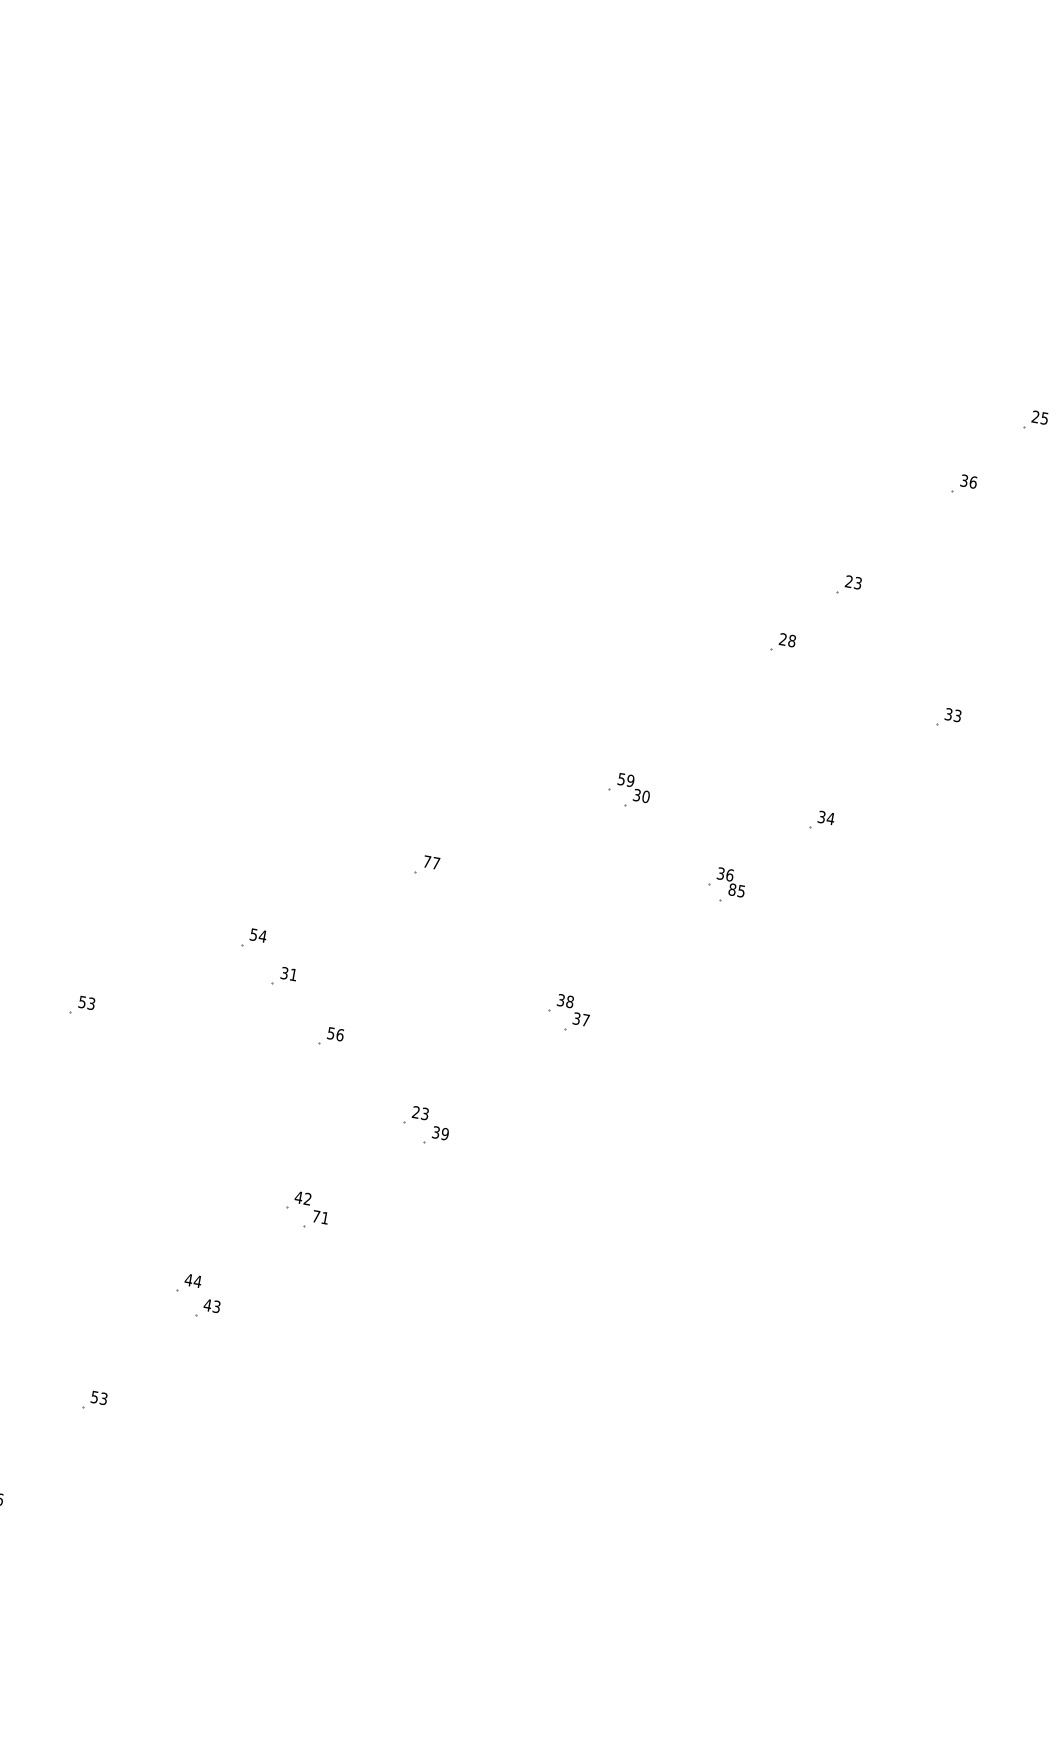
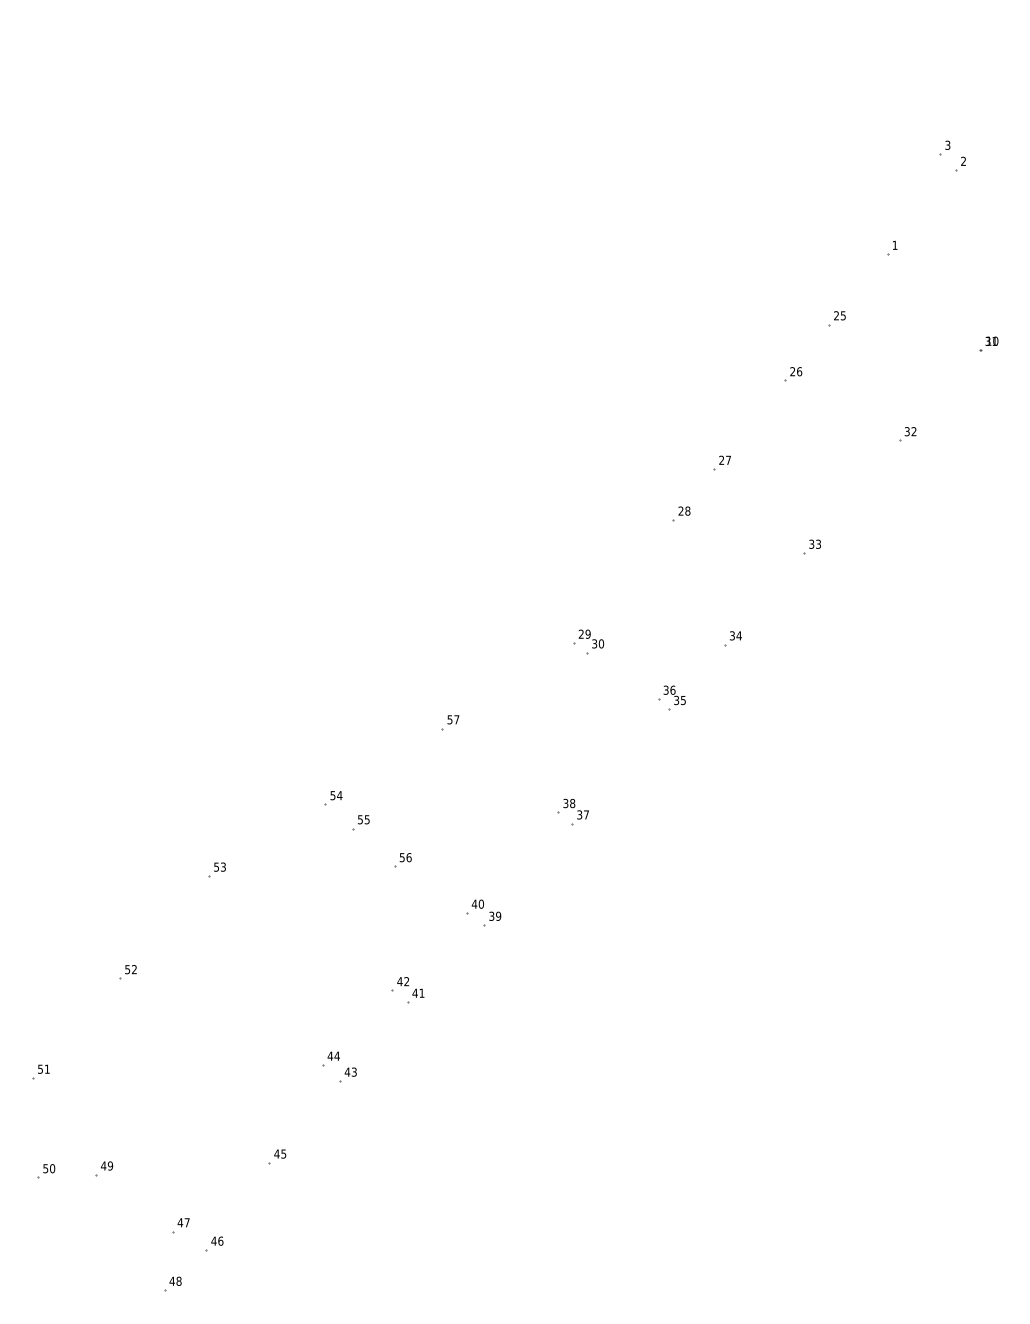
text: (963, 481) -> (792, 372), 36 -> 26
text: (858, 582) -> (728, 459), 23 -> 27
text: (620, 778) -> (580, 633), 59 -> 29
text: (426, 861) -> (449, 719), 77 -> 57
text: (732, 889) -> (676, 700), 85 -> 35
text: (288, 973) -> (363, 819), 31 -> 55
text: (420, 1112) -> (477, 903), 23 -> 40
text: (315, 1215) -> (414, 992), 71 -> 41
text: (99, 1397) -> (280, 1153), 53 -> 45

